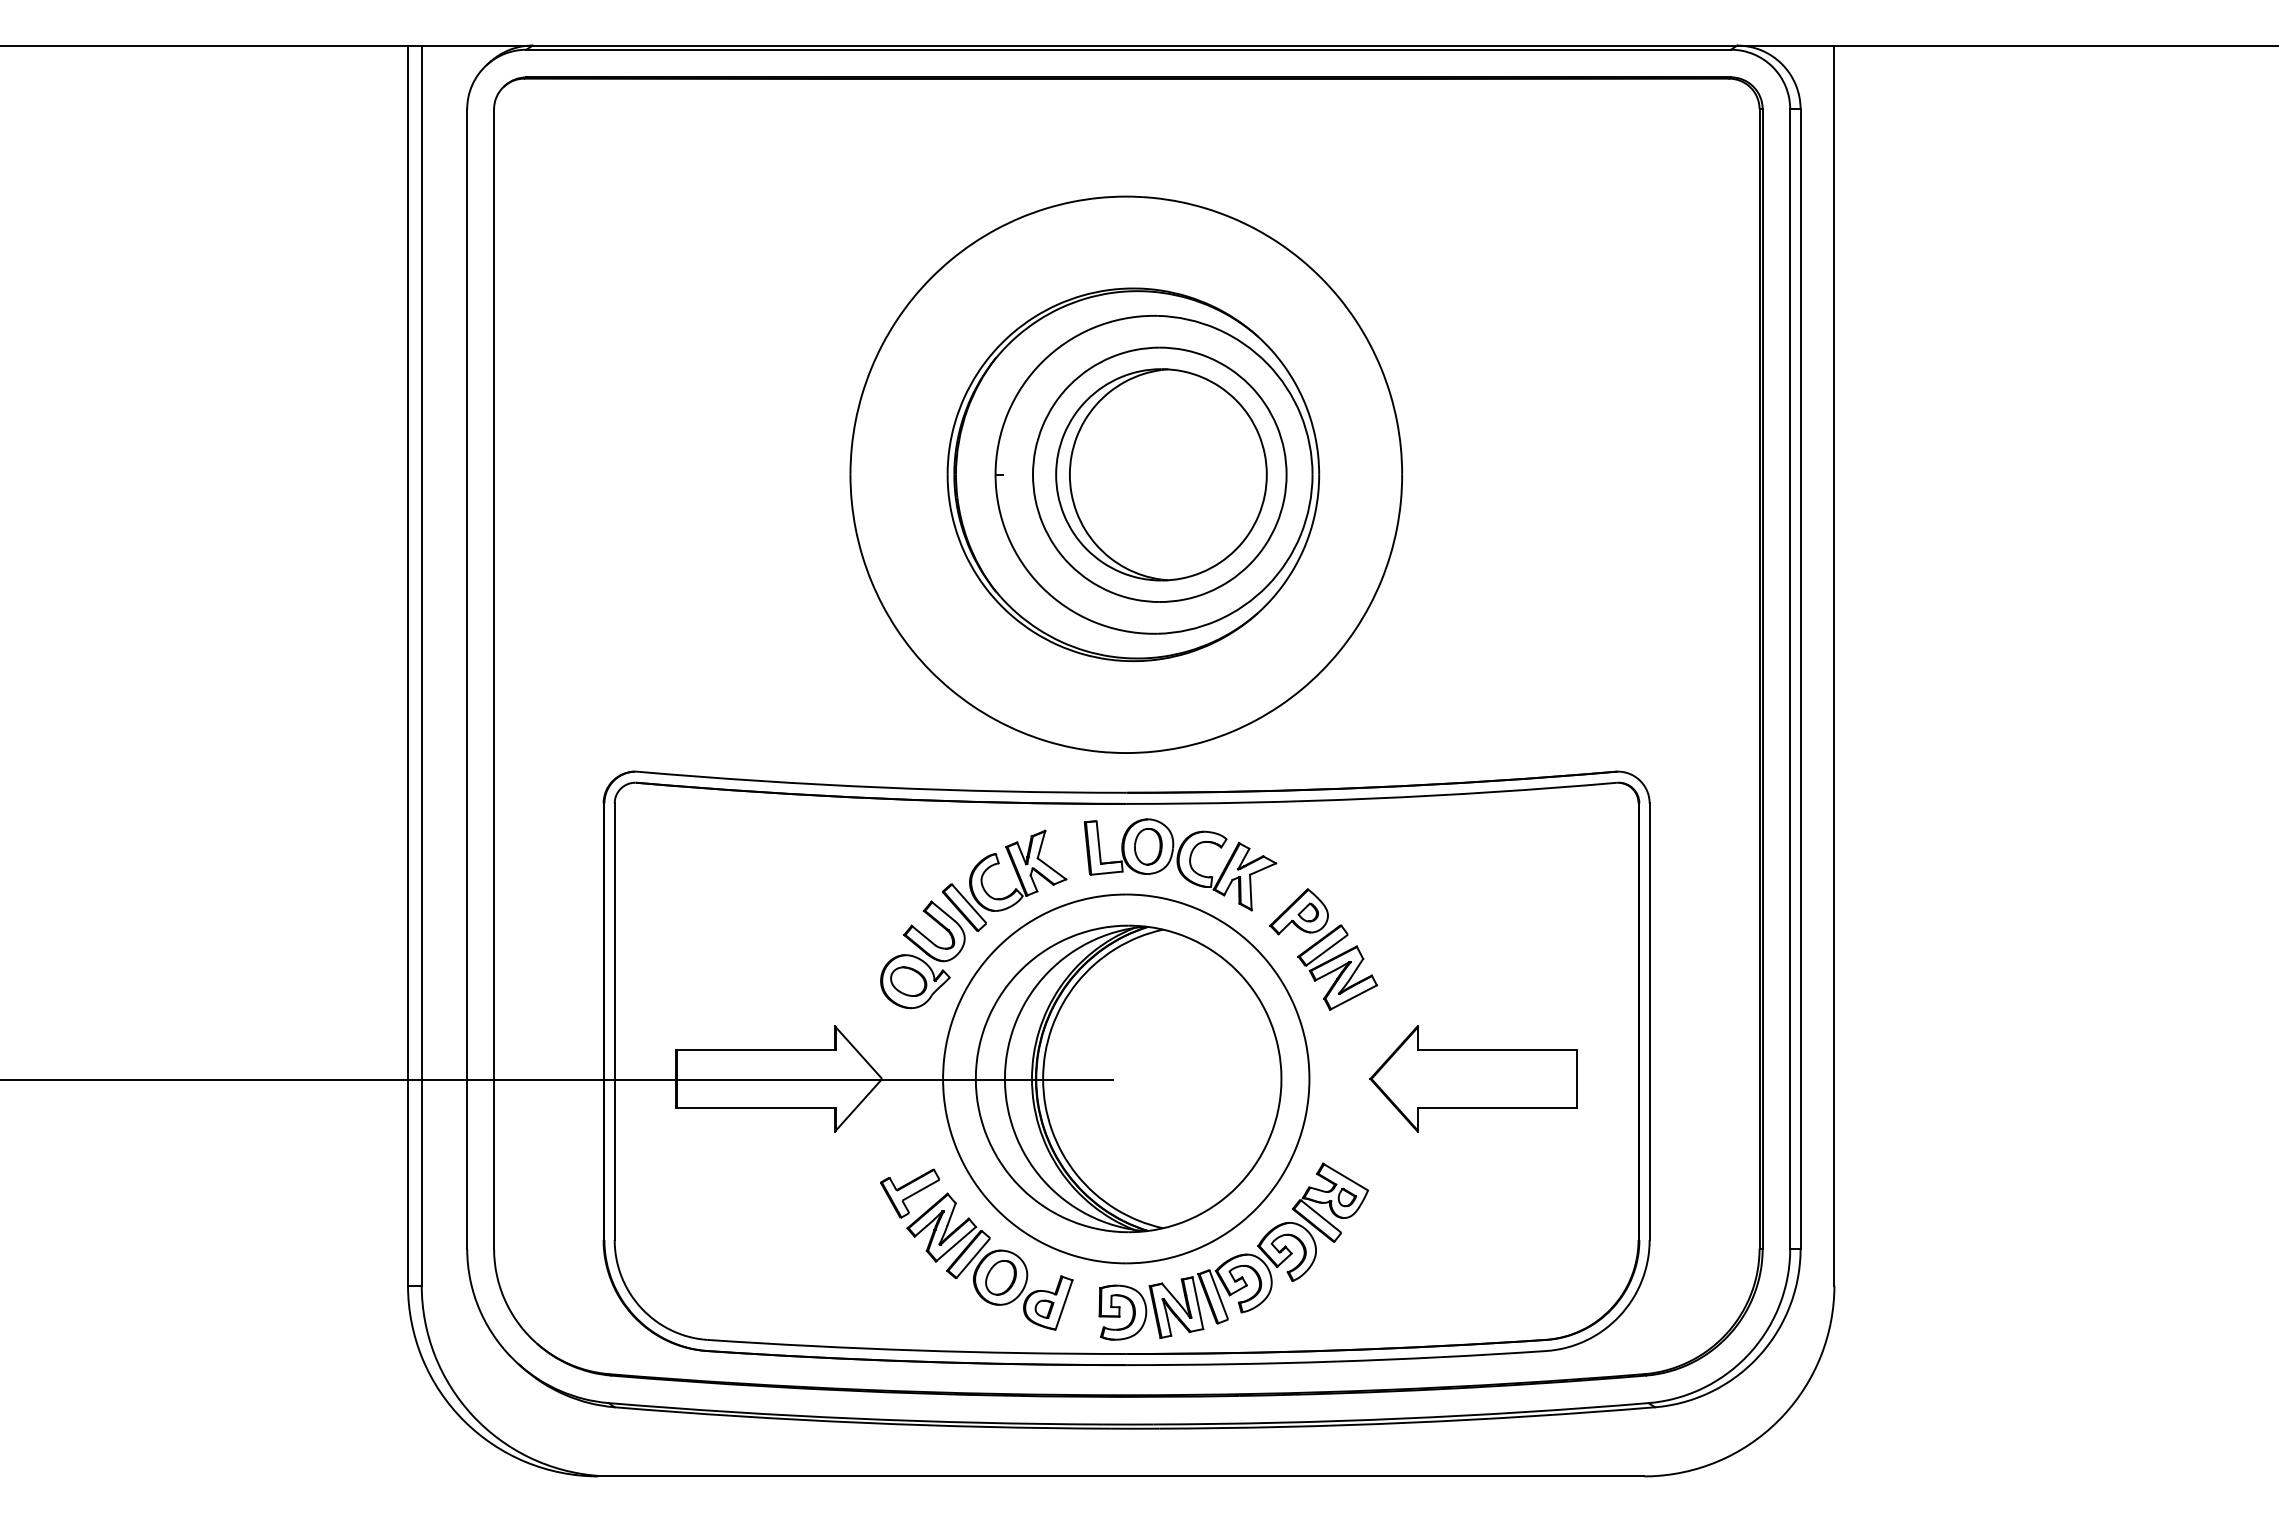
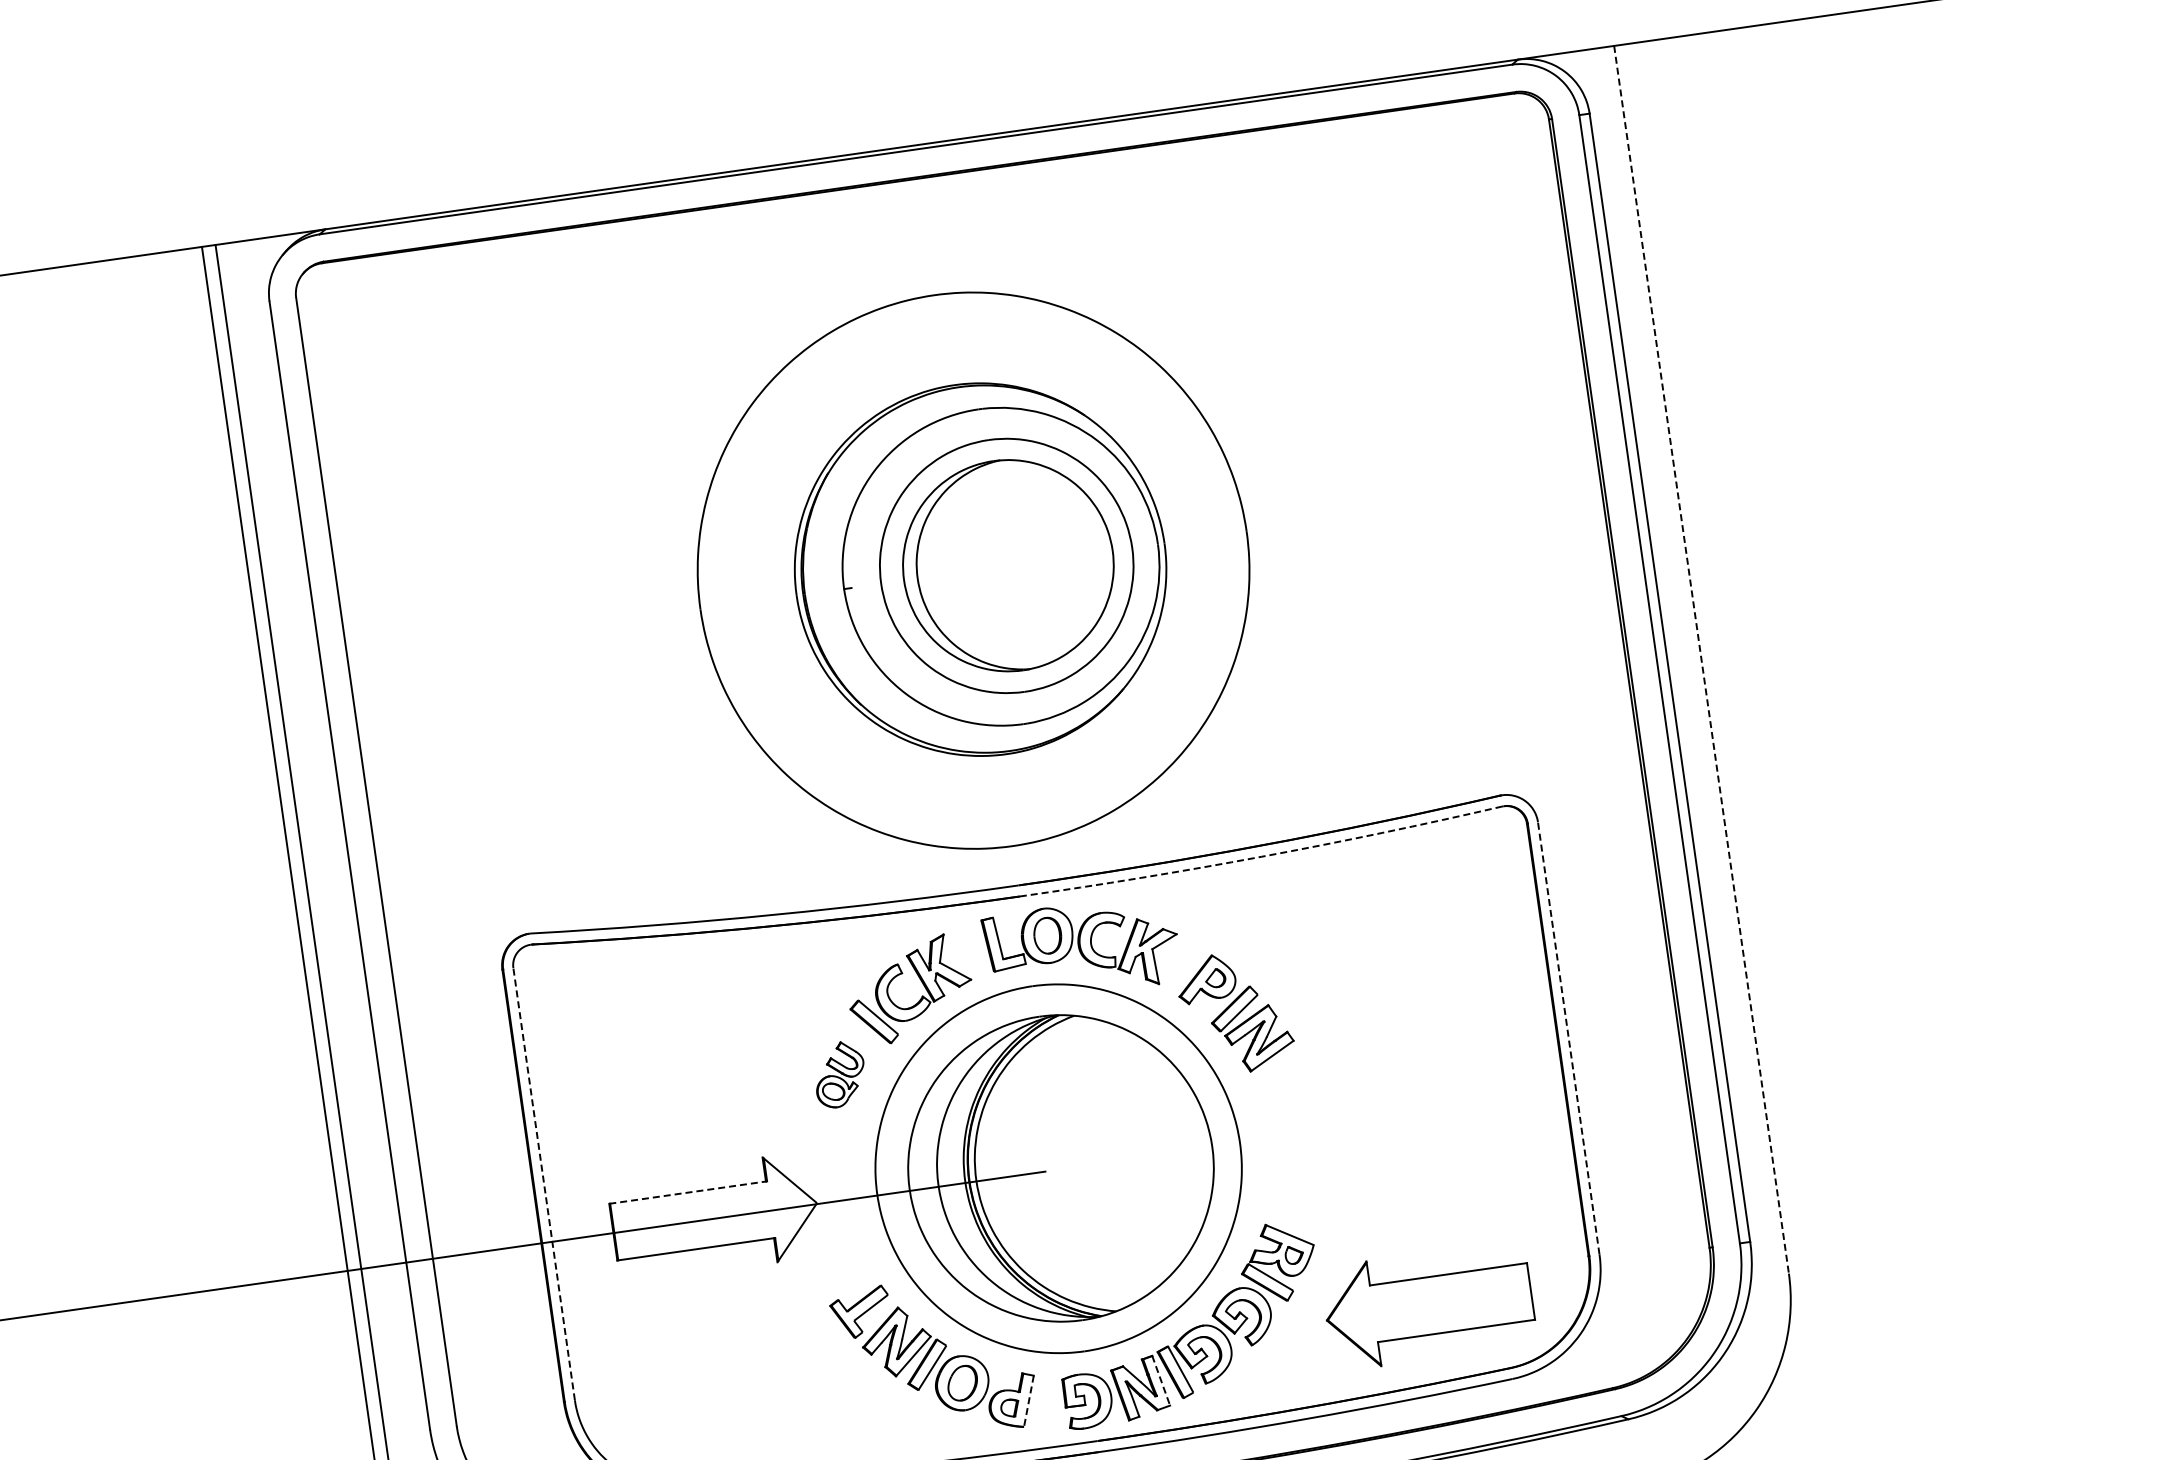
line: (1834, 666) -> (1701, 660), solid -> dashed
arc: (1371, 798) -> (1261, 856), solid -> dashed
part: (922, 954) -> (839, 1074), size x0.6
line: (614, 1021) -> (543, 1184), solid -> dashed
line: (1649, 1021) -> (1568, 1038), solid -> dashed
line: (756, 1050) -> (688, 1192), solid -> dashed
part: (1473, 1078) -> (1428, 1305), moved
line: (1197, 1303) -> (1160, 1381), solid -> dashed
line: (1063, 1305) -> (1028, 1401), solid -> dashed

